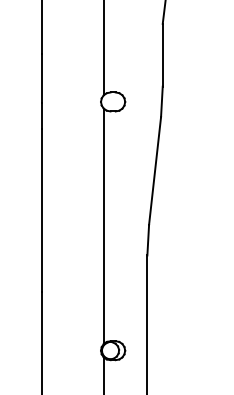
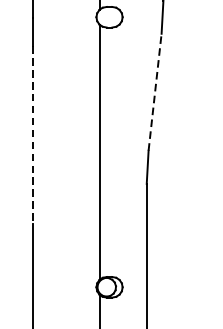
line: (155, 170) -> (155, 91), solid -> dashed
line: (42, 210) -> (32, 135), solid -> dashed

